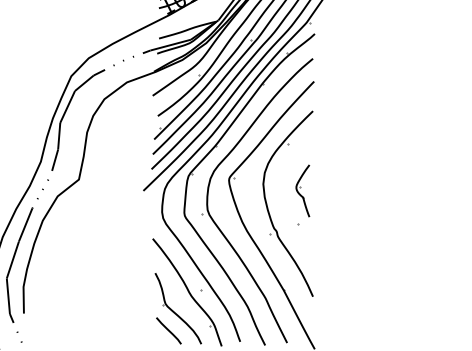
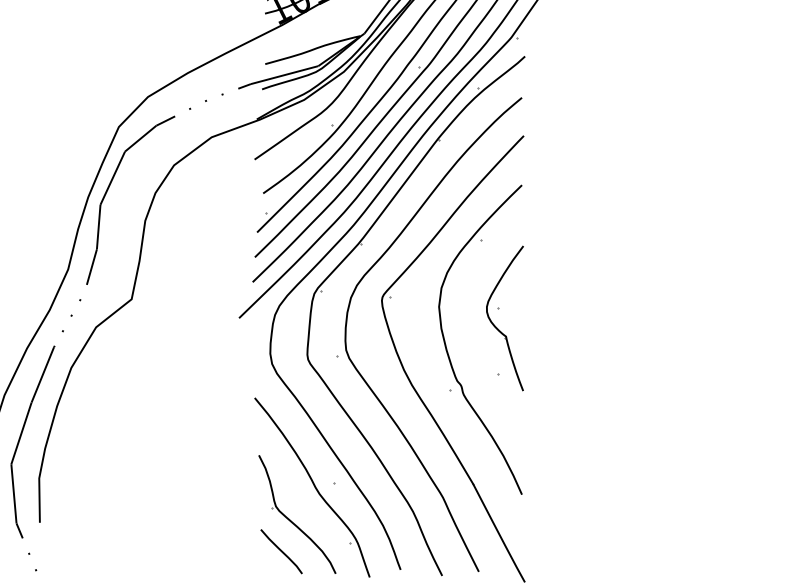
part: (302, 190) -> (504, 317), size x1.67

